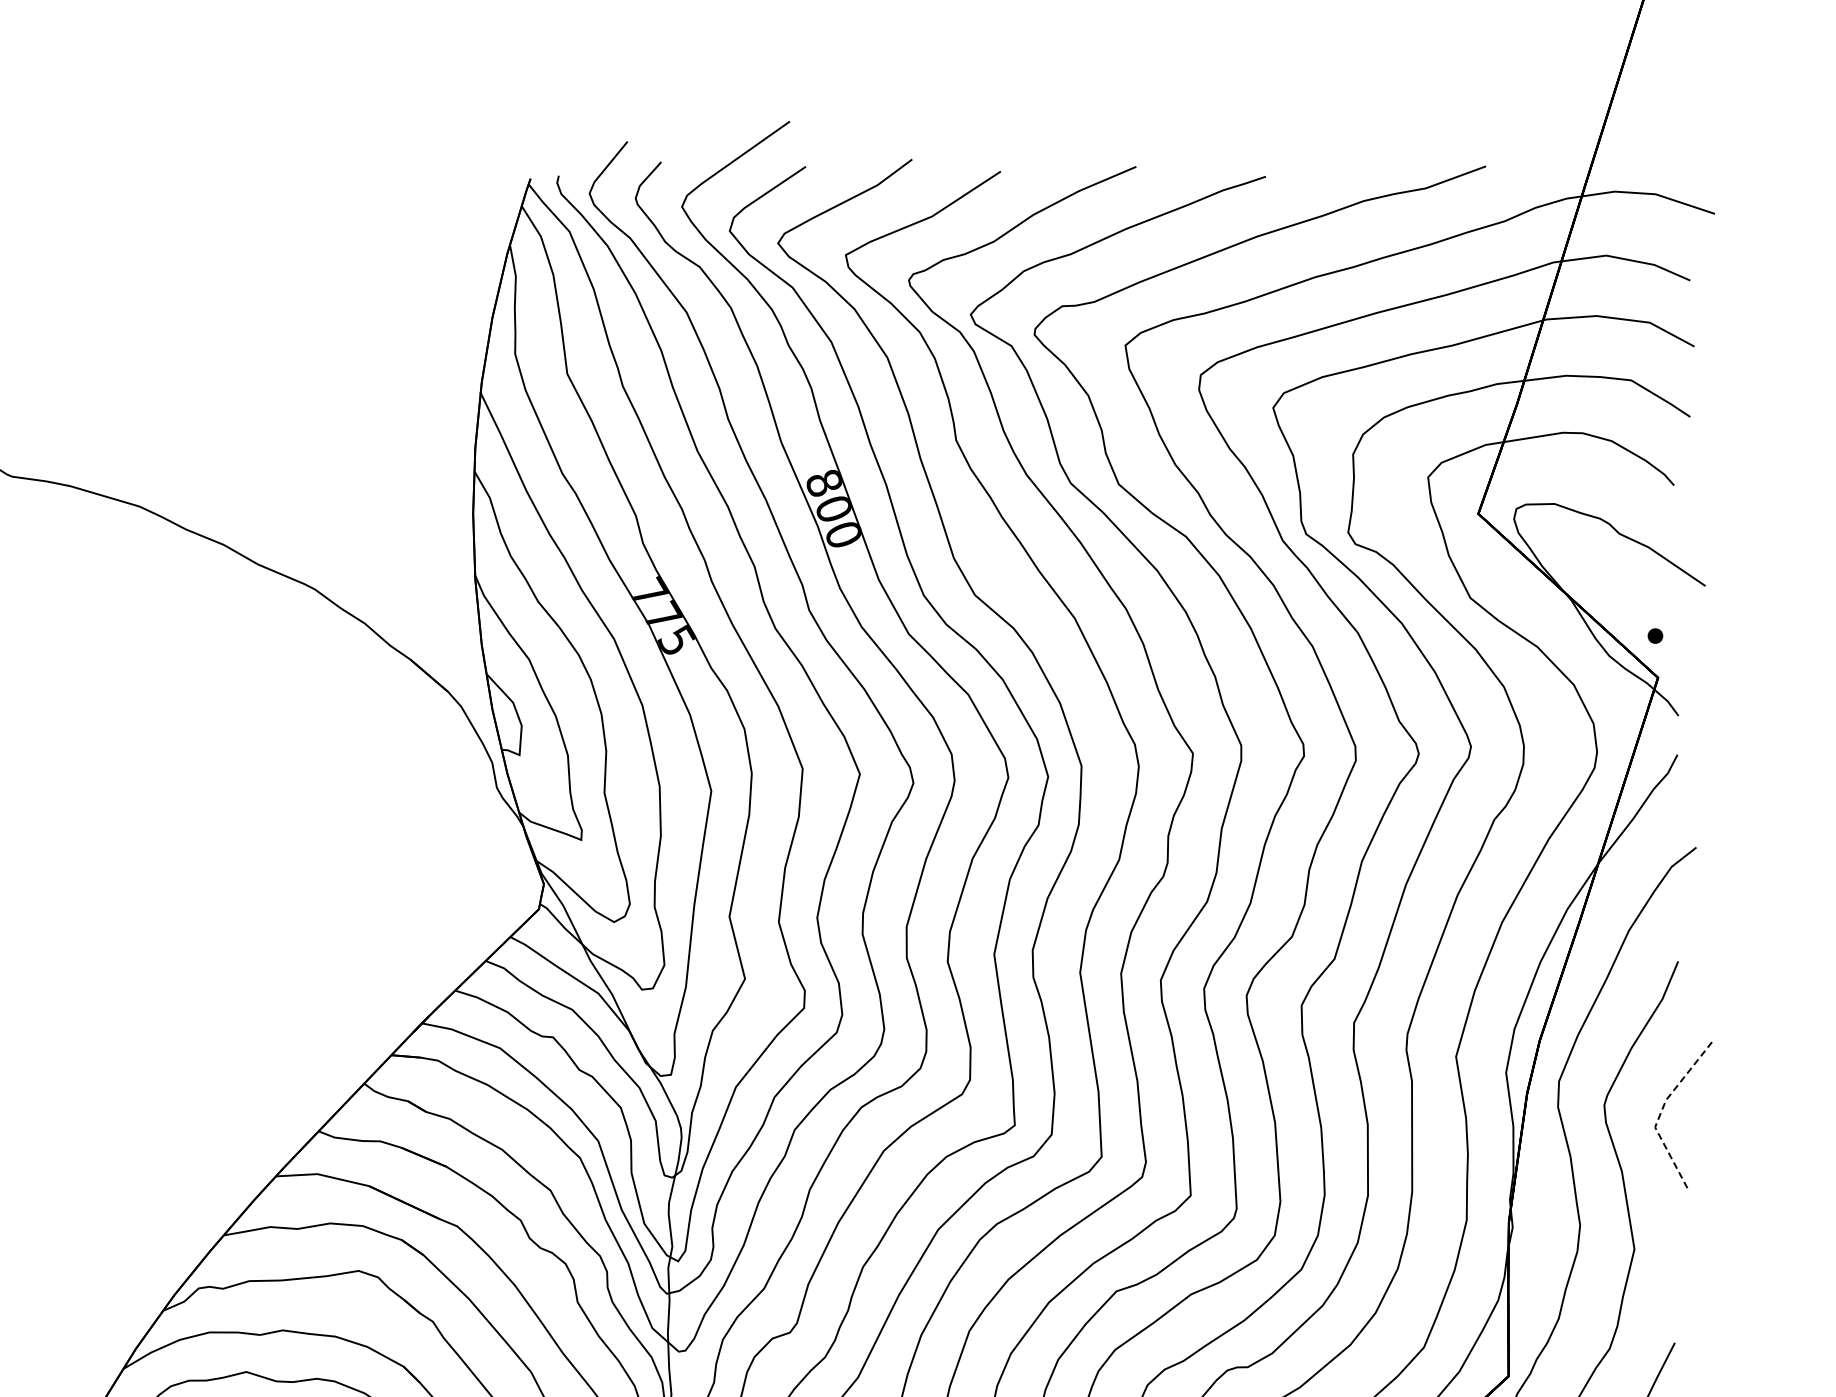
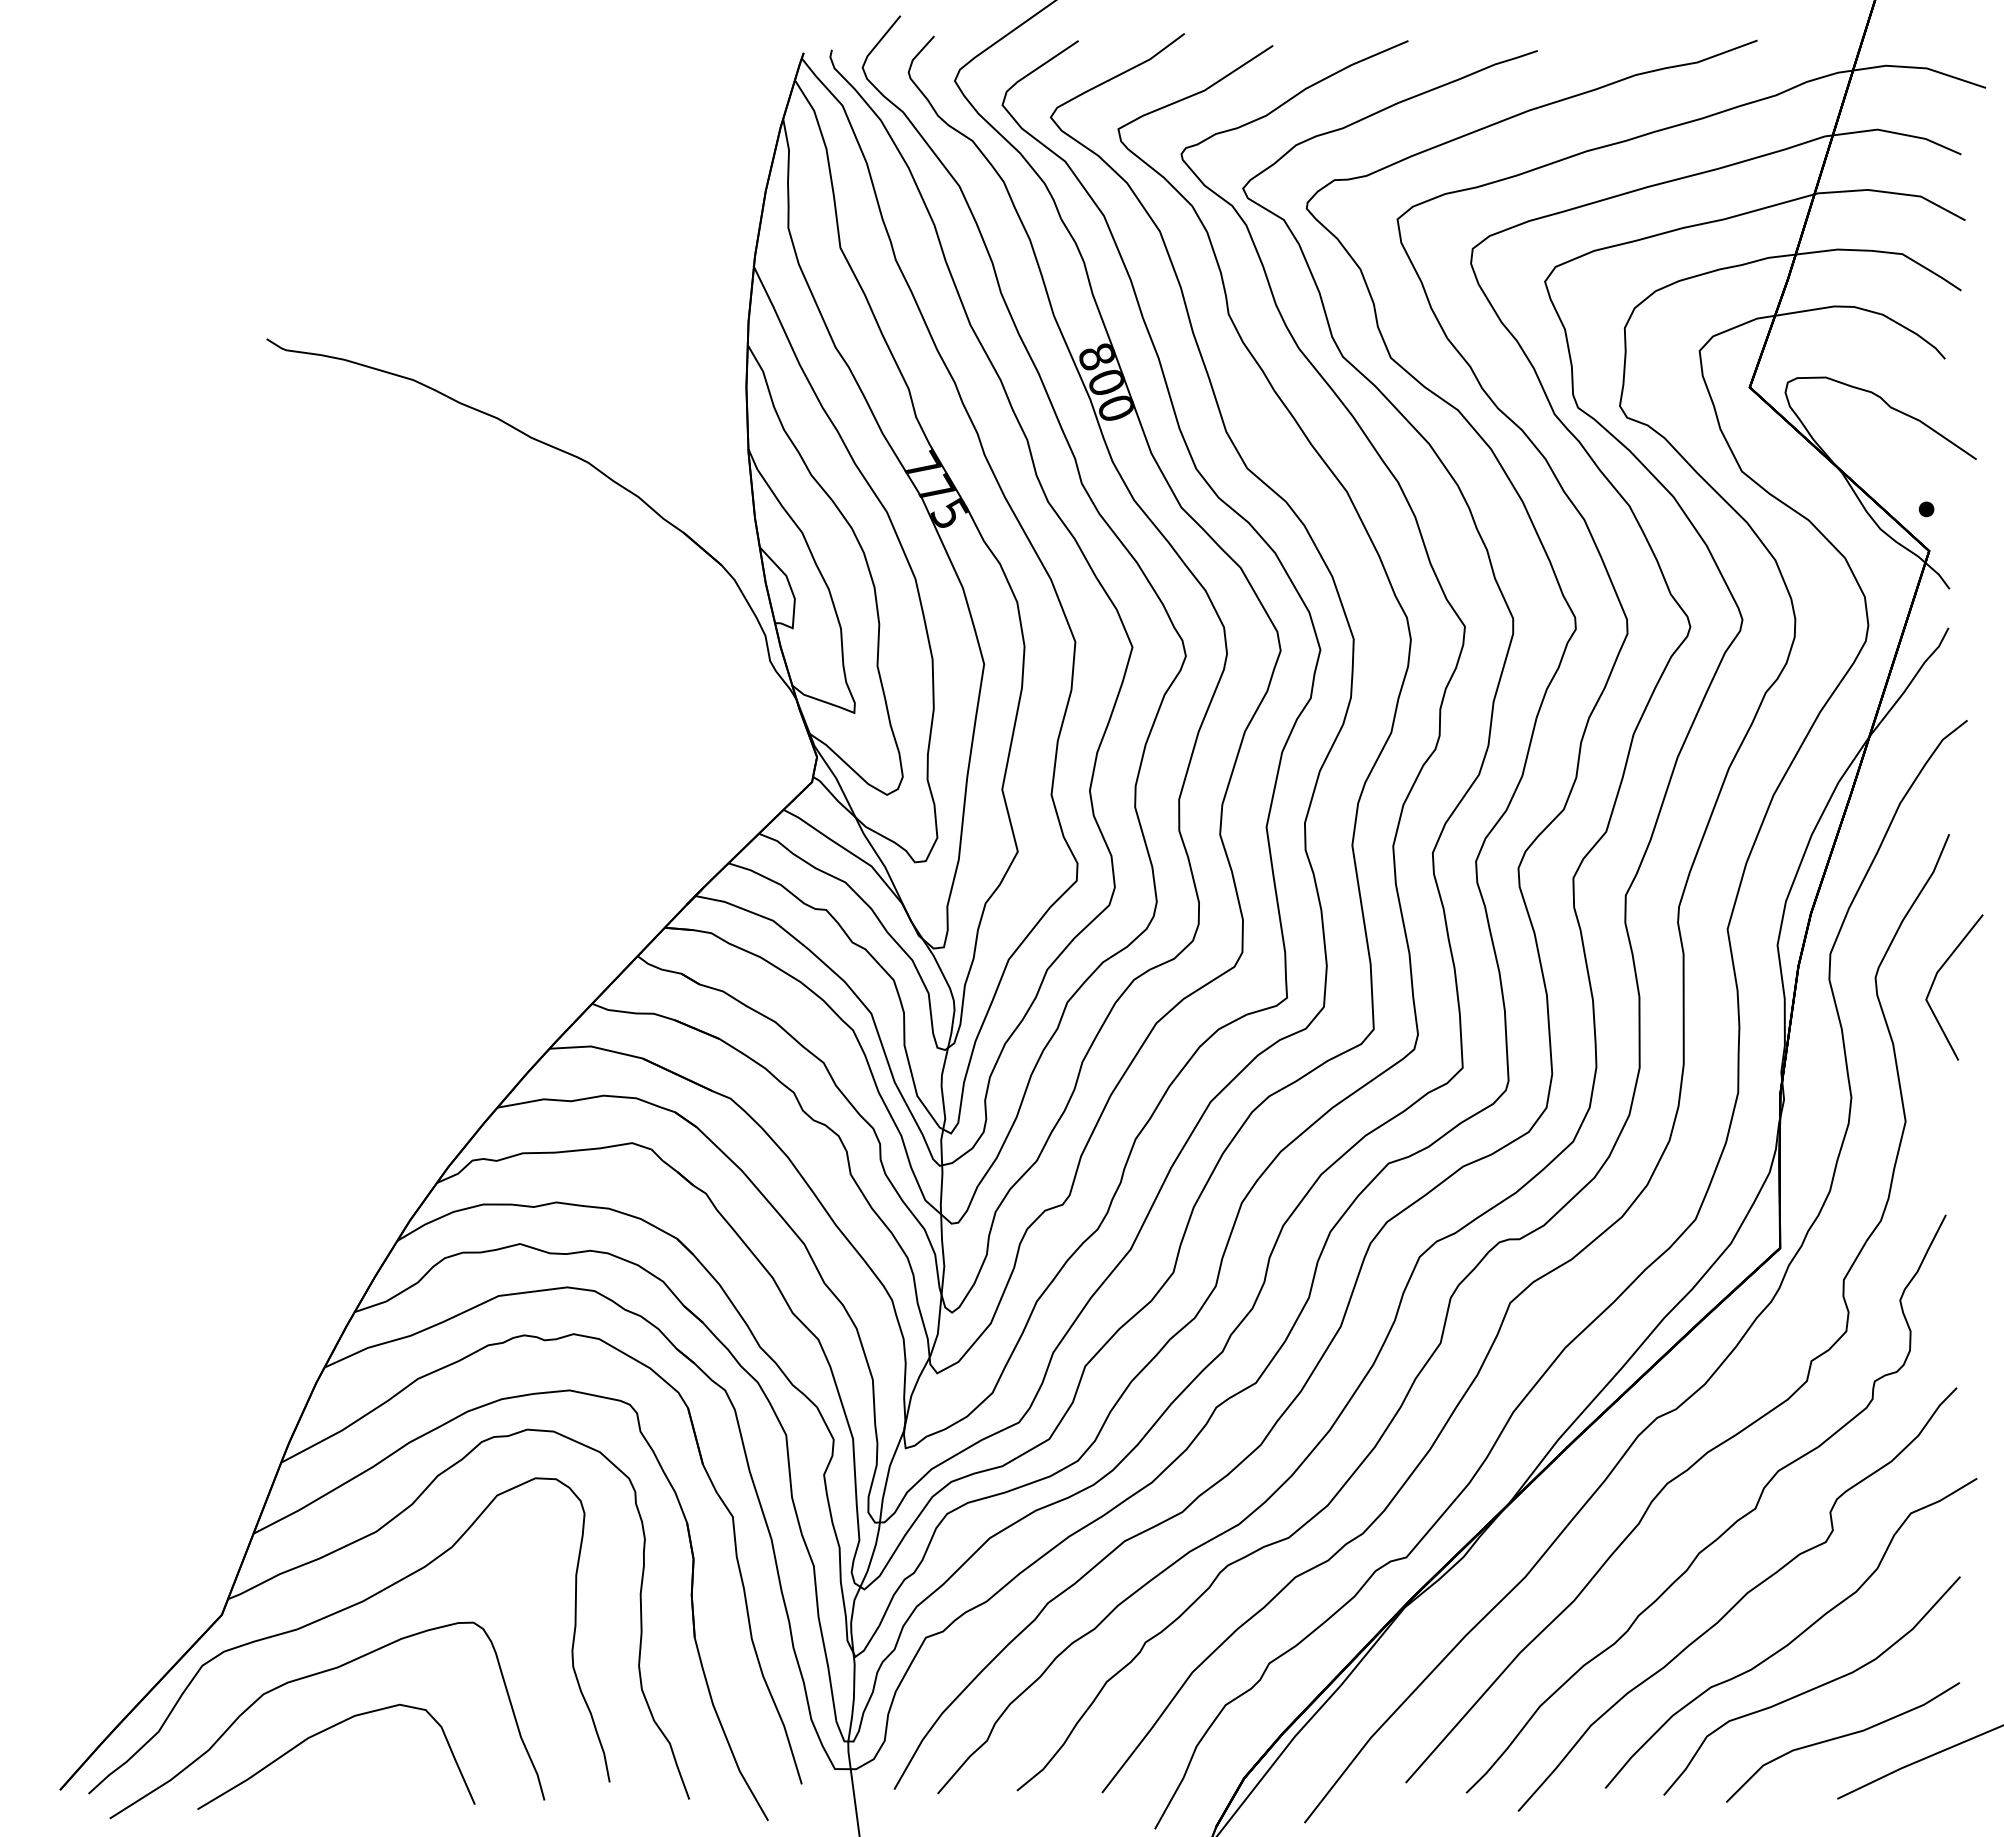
line: (1661, 1111) -> (1932, 983), dashed -> solid

